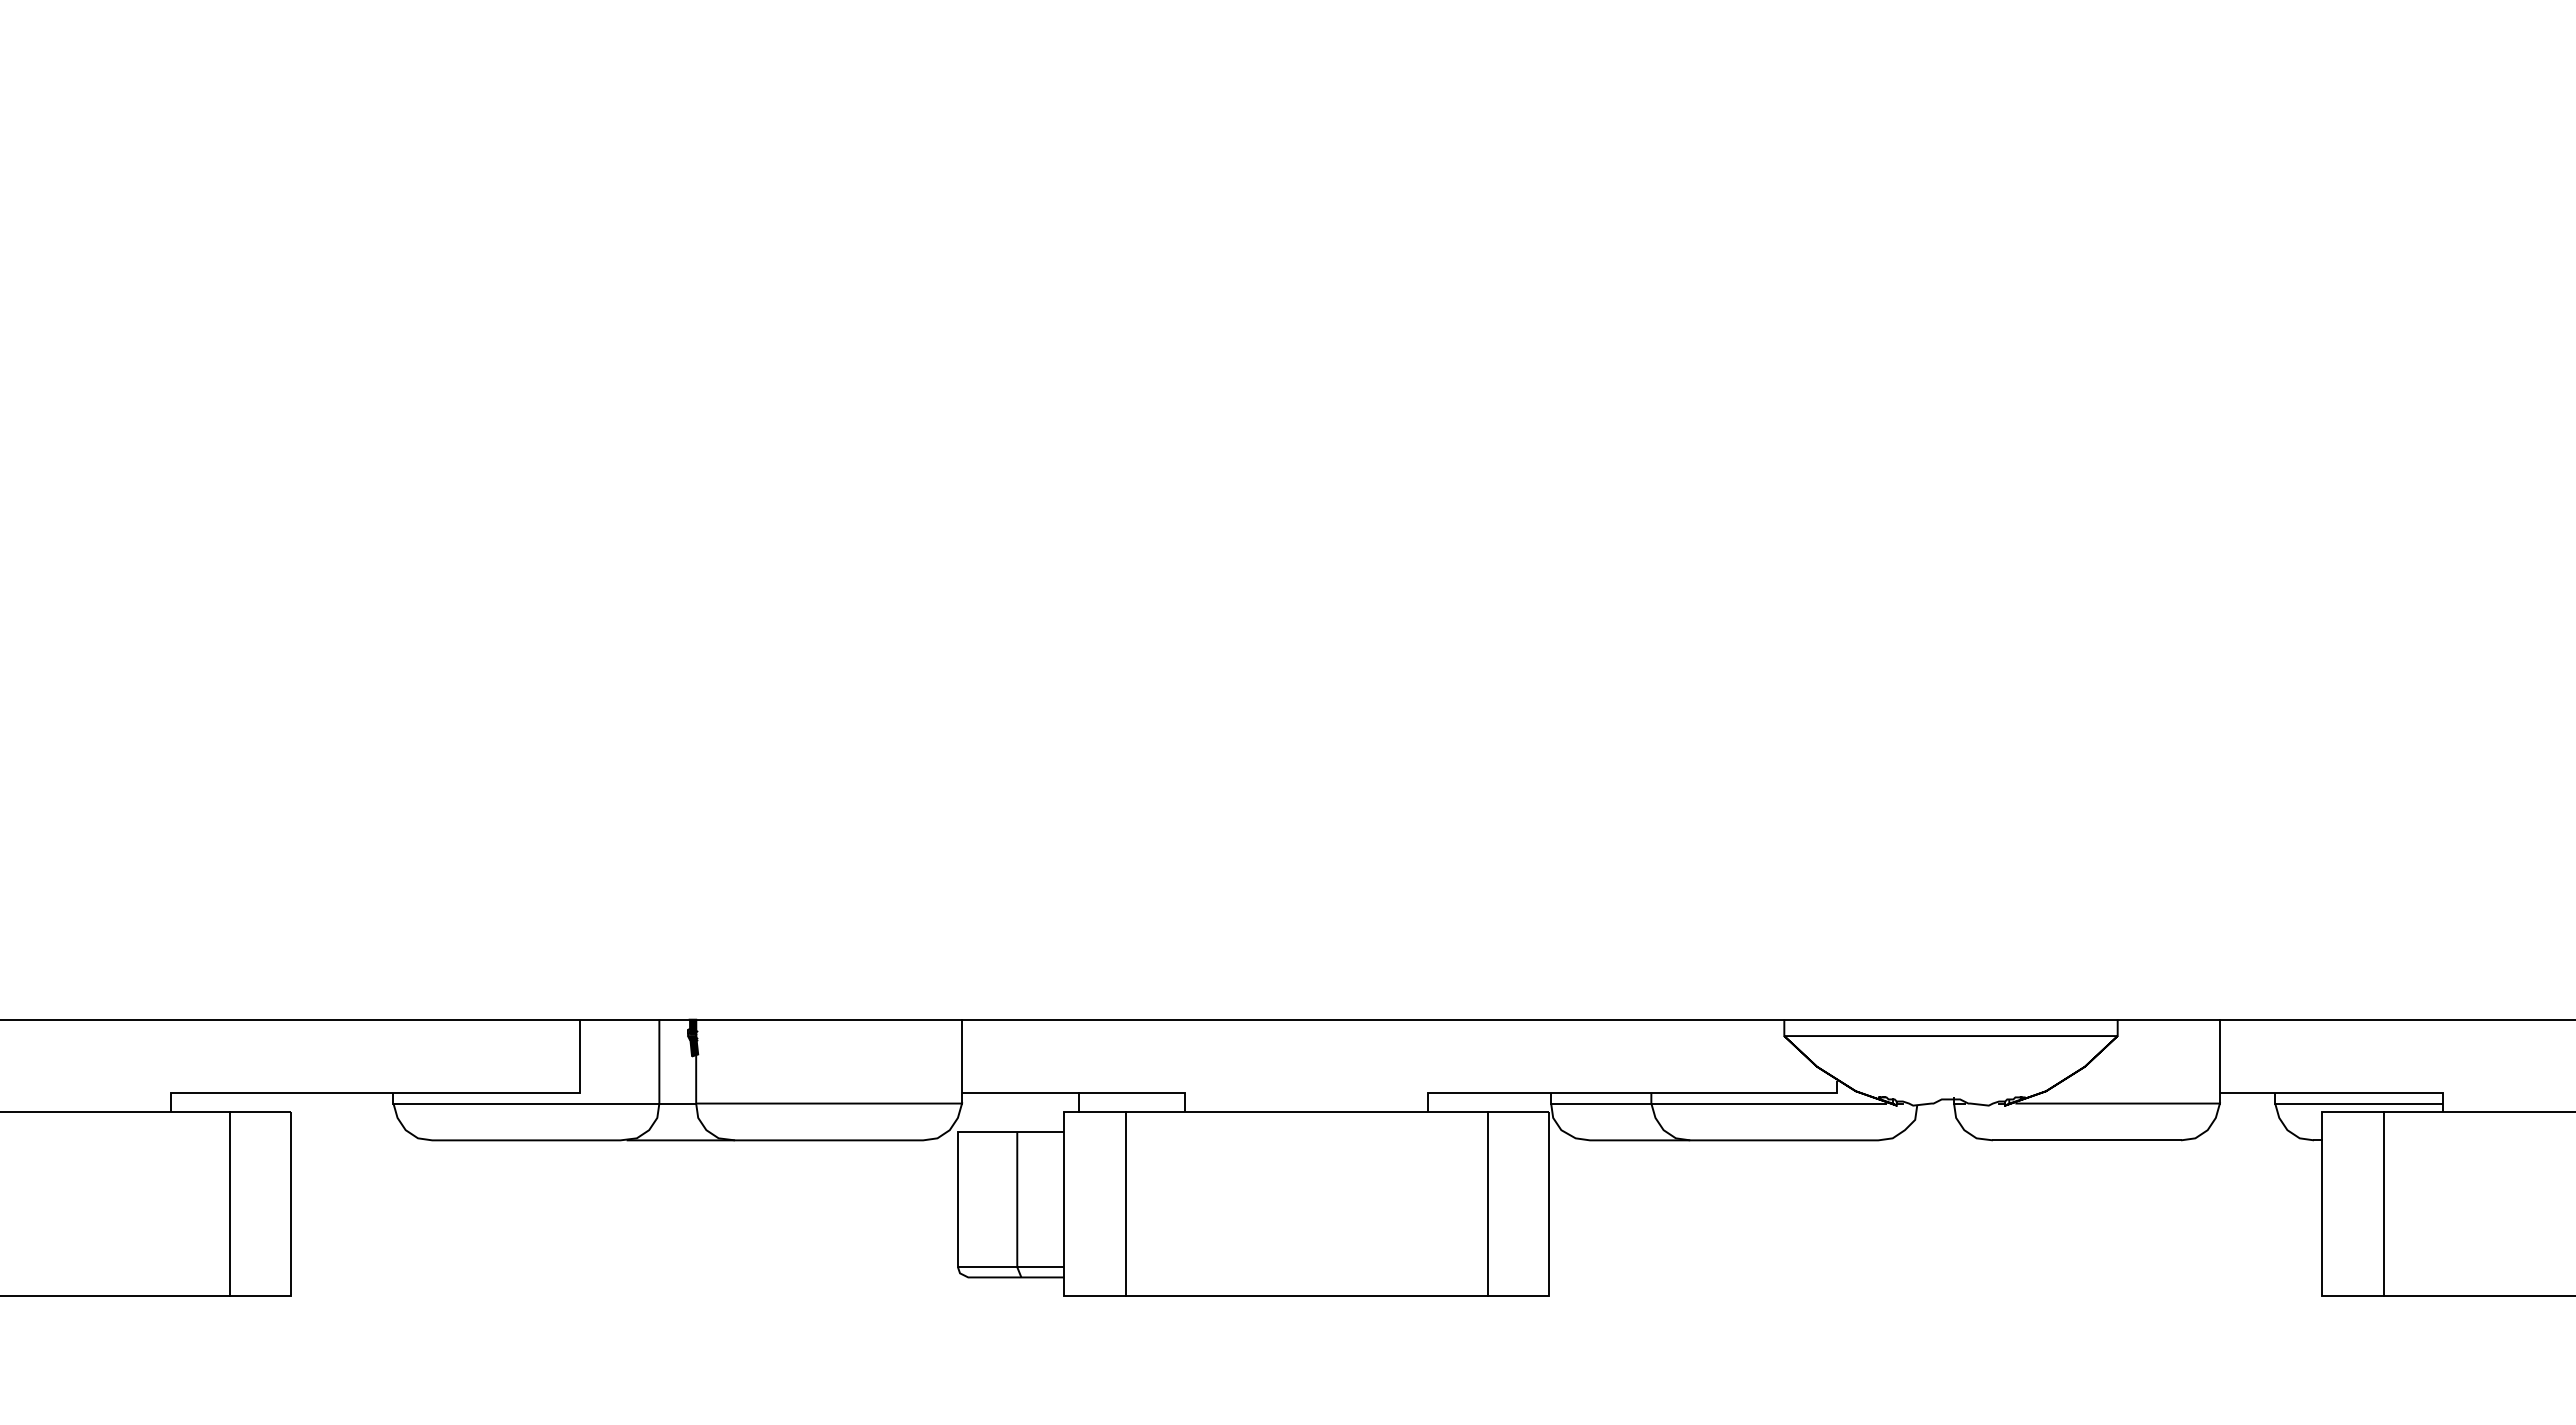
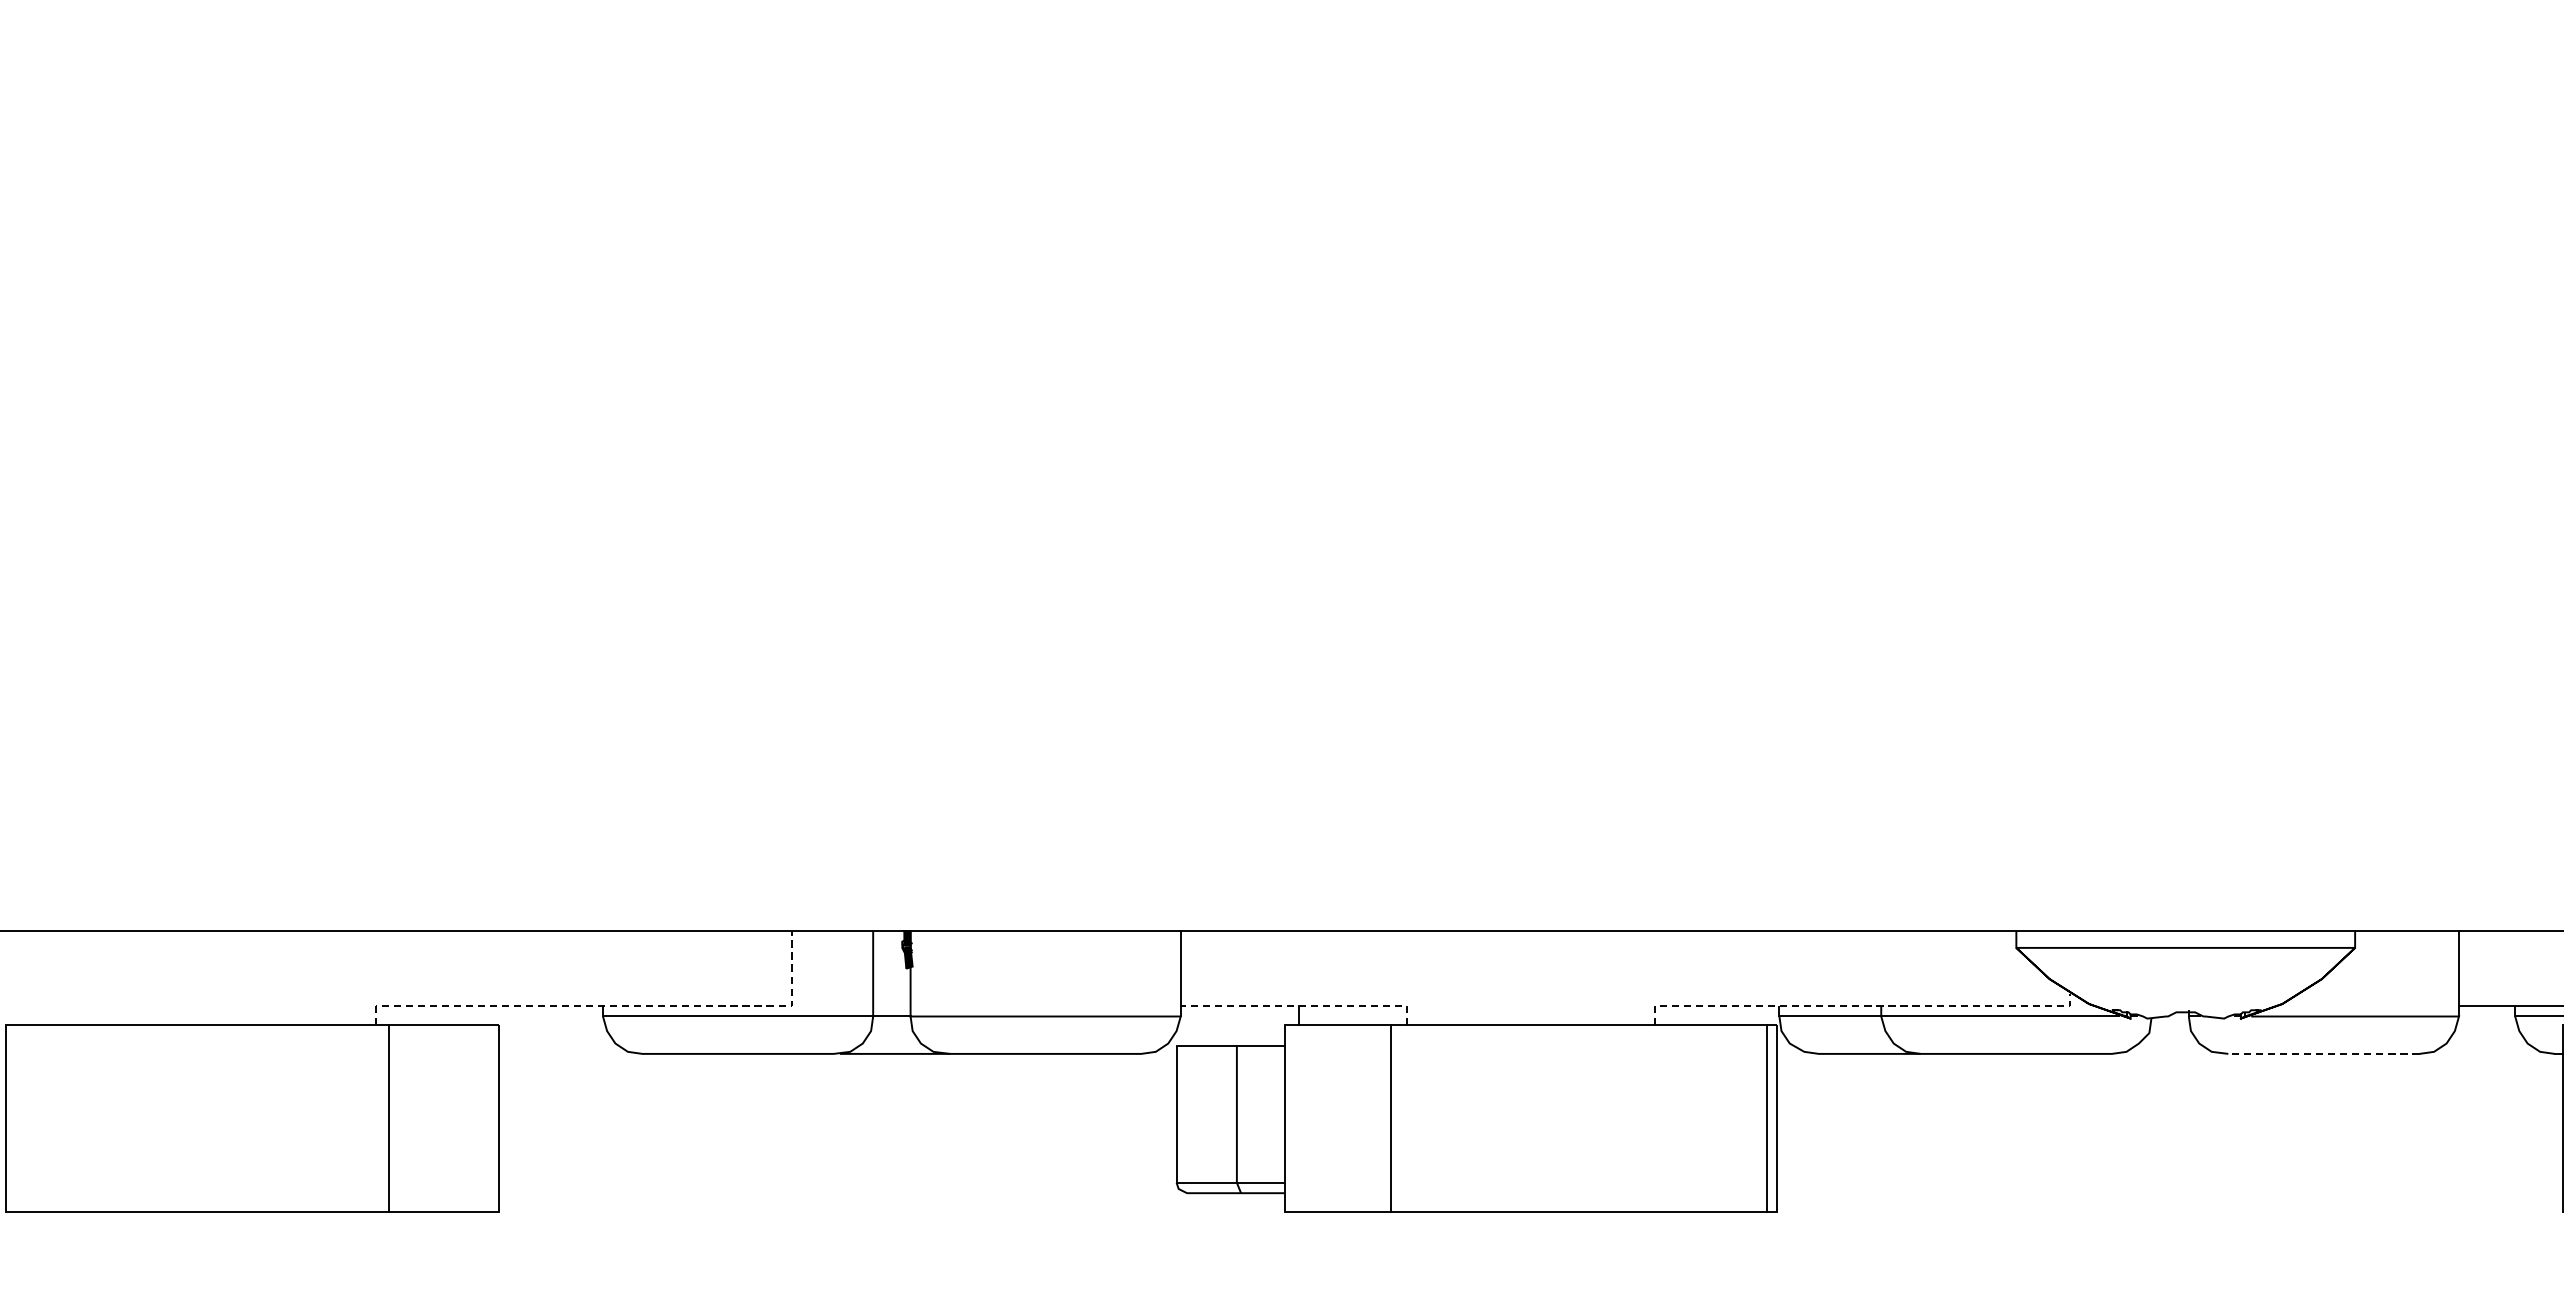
line: (402, 1093) -> (612, 1006), solid -> dashed
line: (1083, 1093) -> (1304, 1006), solid -> dashed
line: (1629, 1093) -> (1859, 1006), solid -> dashed
line: (2086, 1140) -> (2323, 1054), solid -> dashed
line: (229, 1203) -> (388, 1118), moved
line: (1125, 1203) -> (1390, 1118), moved
line: (1487, 1203) -> (1766, 1118), moved

